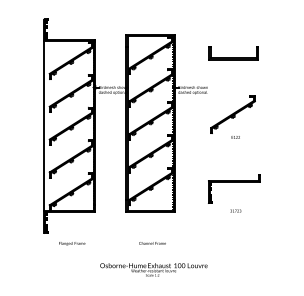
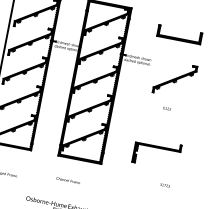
part: (232, 114) -> (174, 79), moved
text: (235, 210) -> (164, 184), moved
text: (152, 243) -> (68, 180), moved

